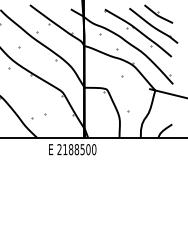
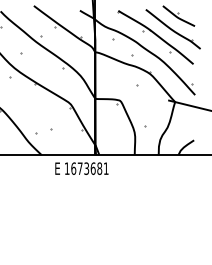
text: (76, 149) -> (86, 168), 2188500 -> 1673681

